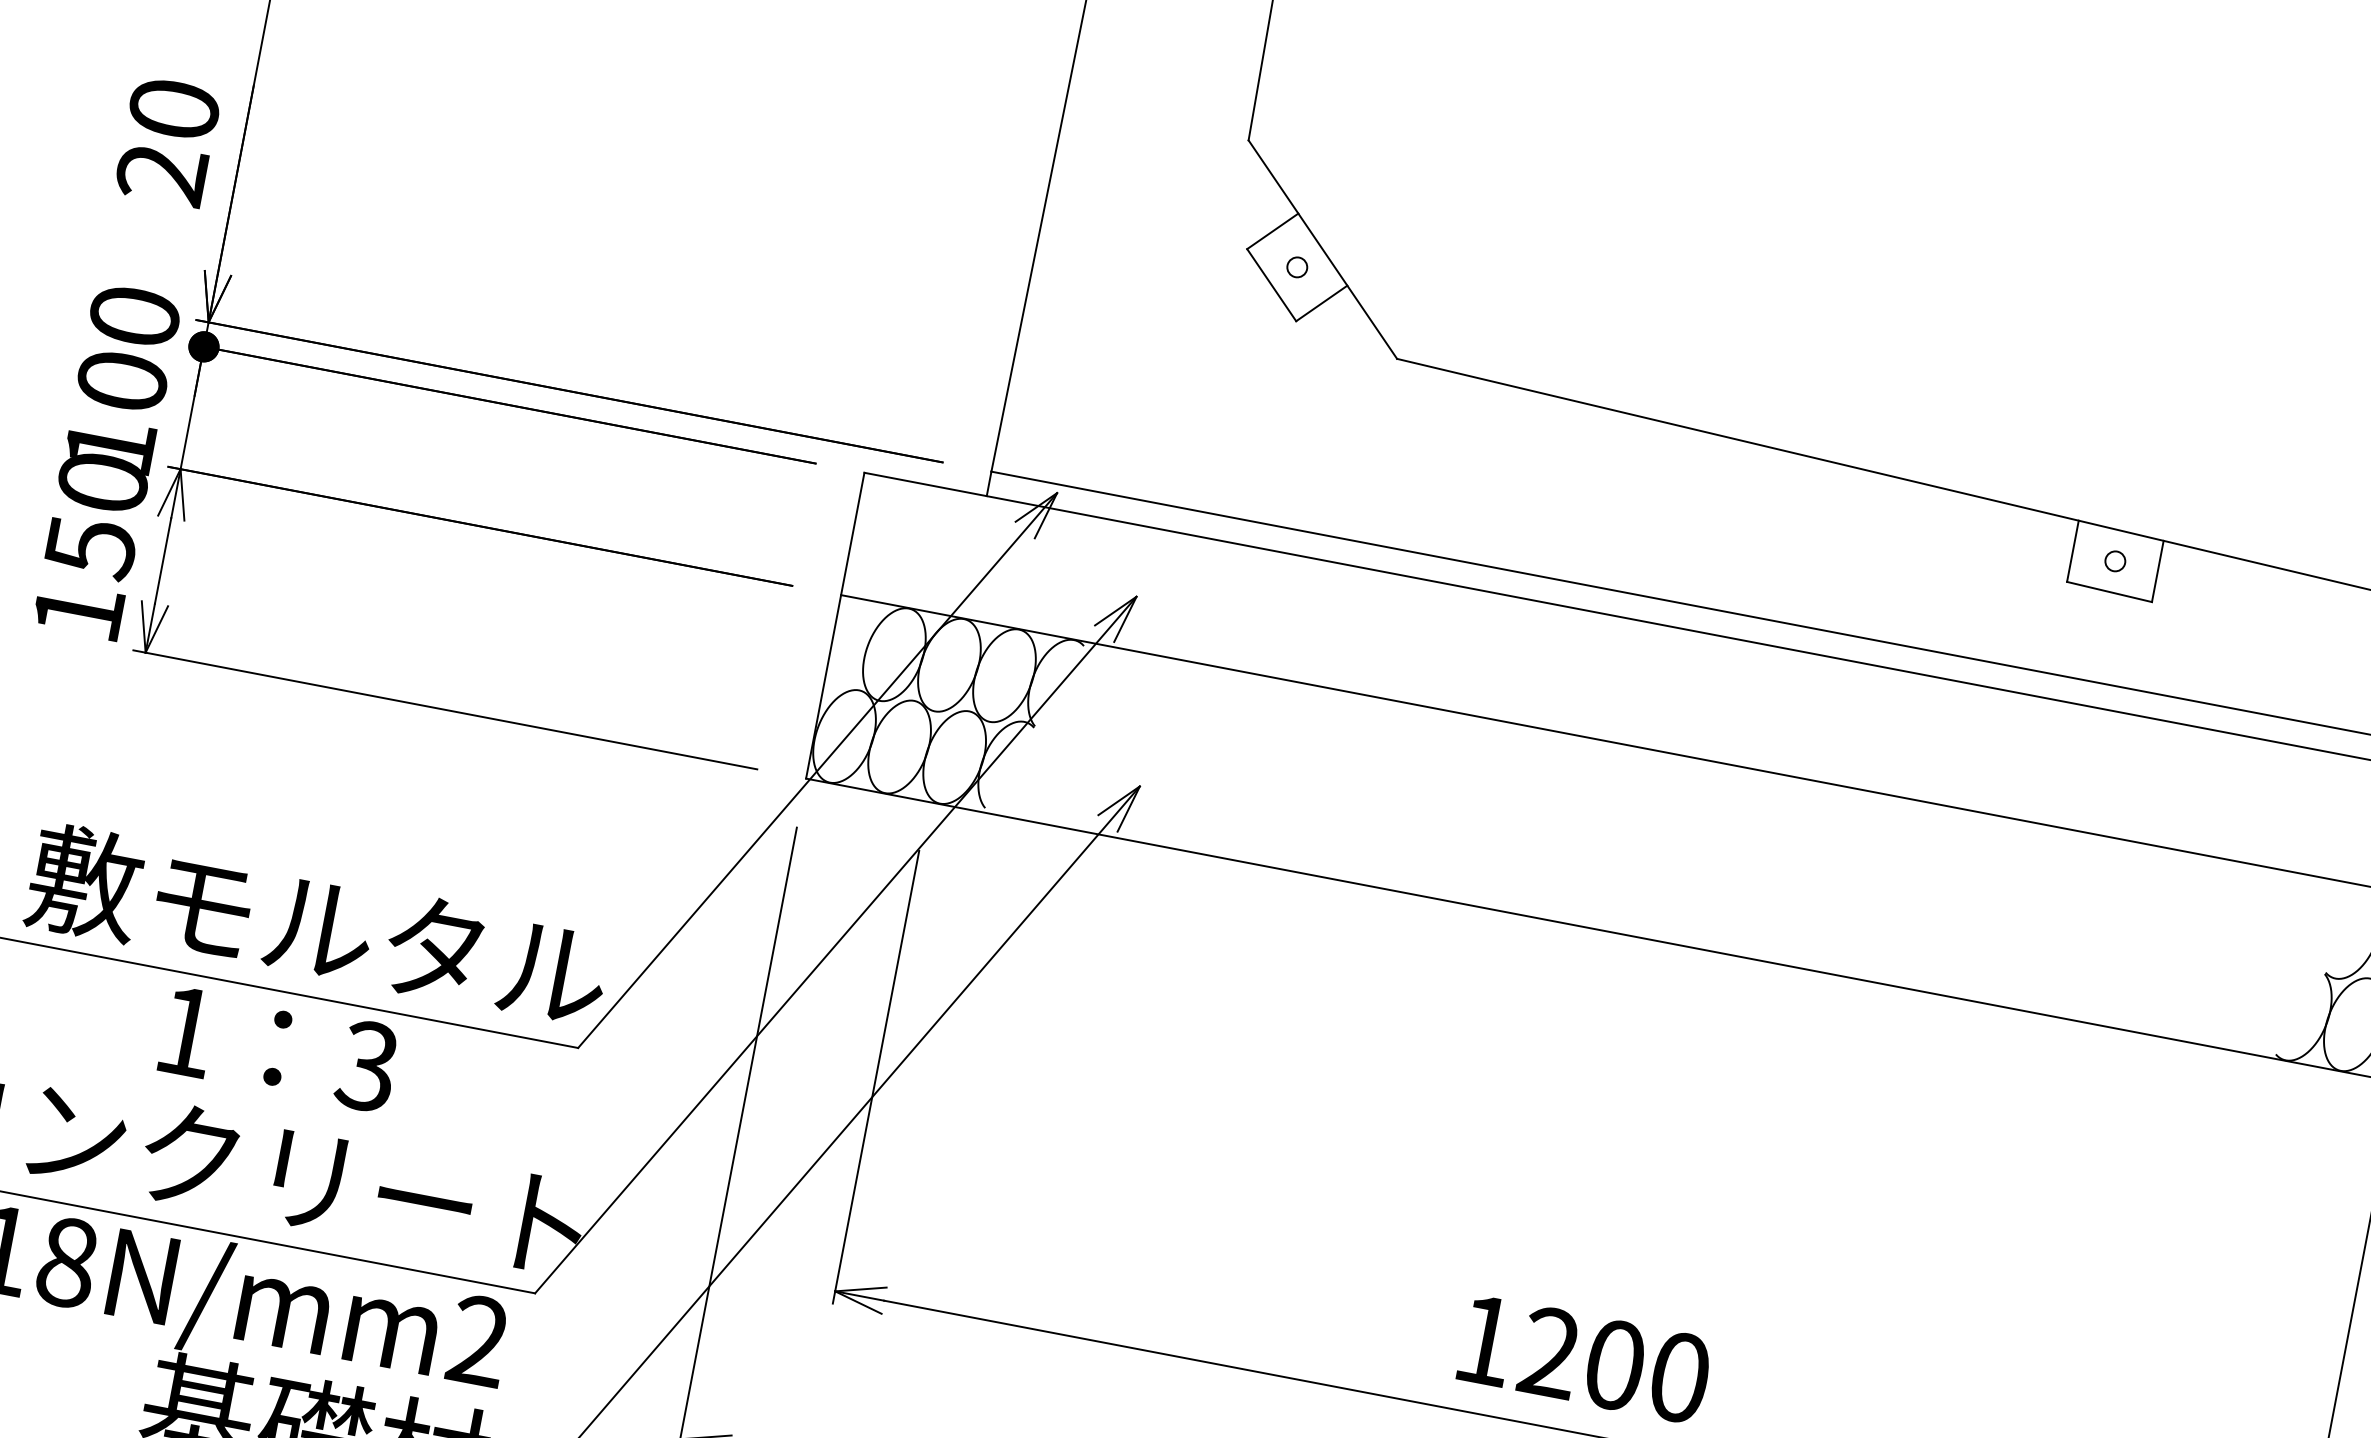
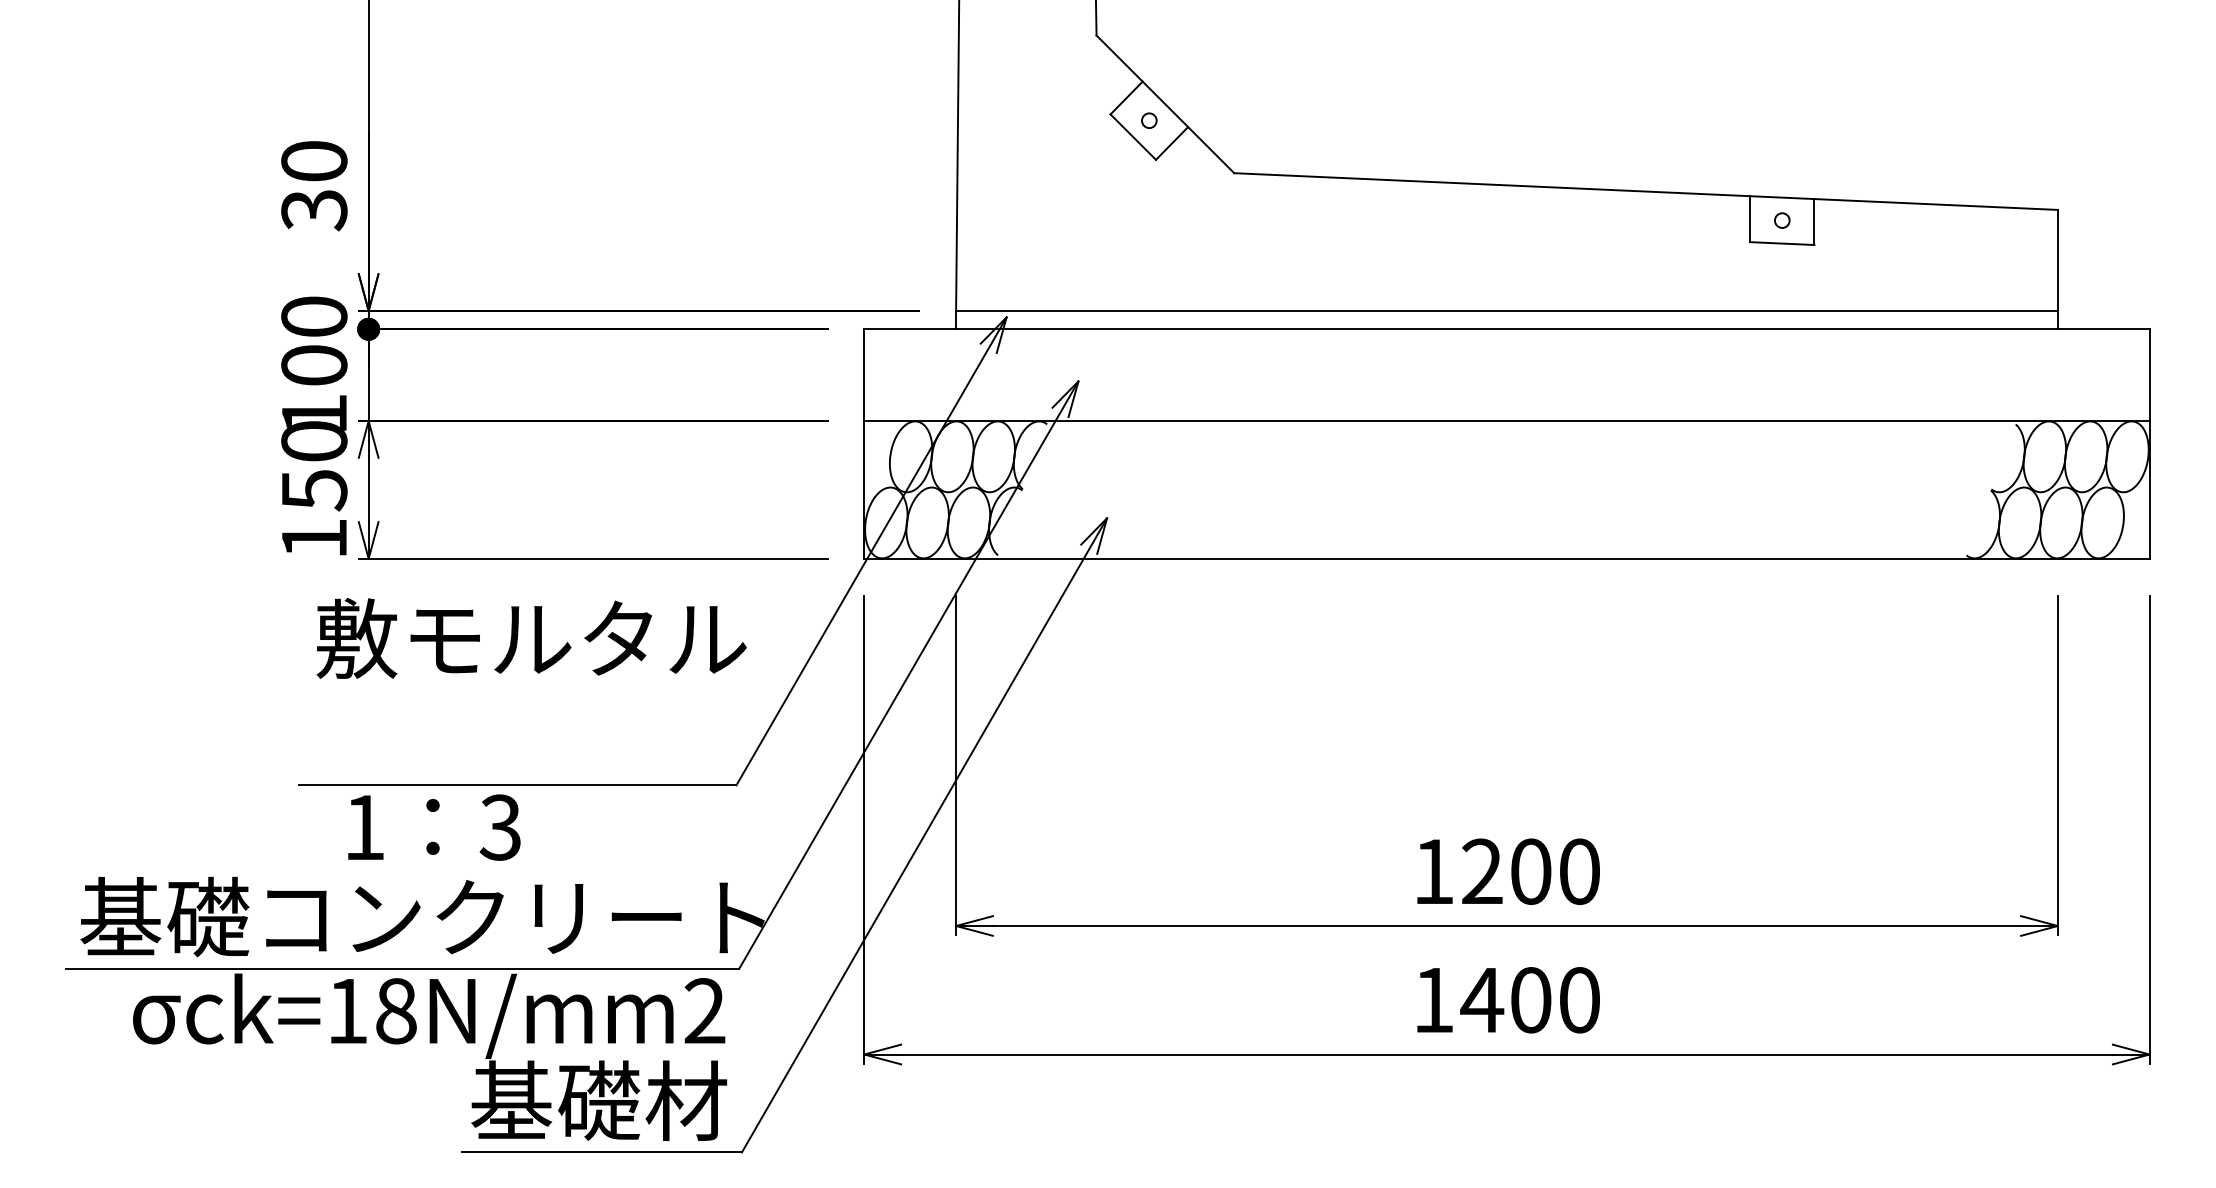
text: (161, 174) -> (314, 210), 20 -> 30
text: (318, 926) -> (531, 638), moved
text: (279, 1049) -> (434, 827), moved

